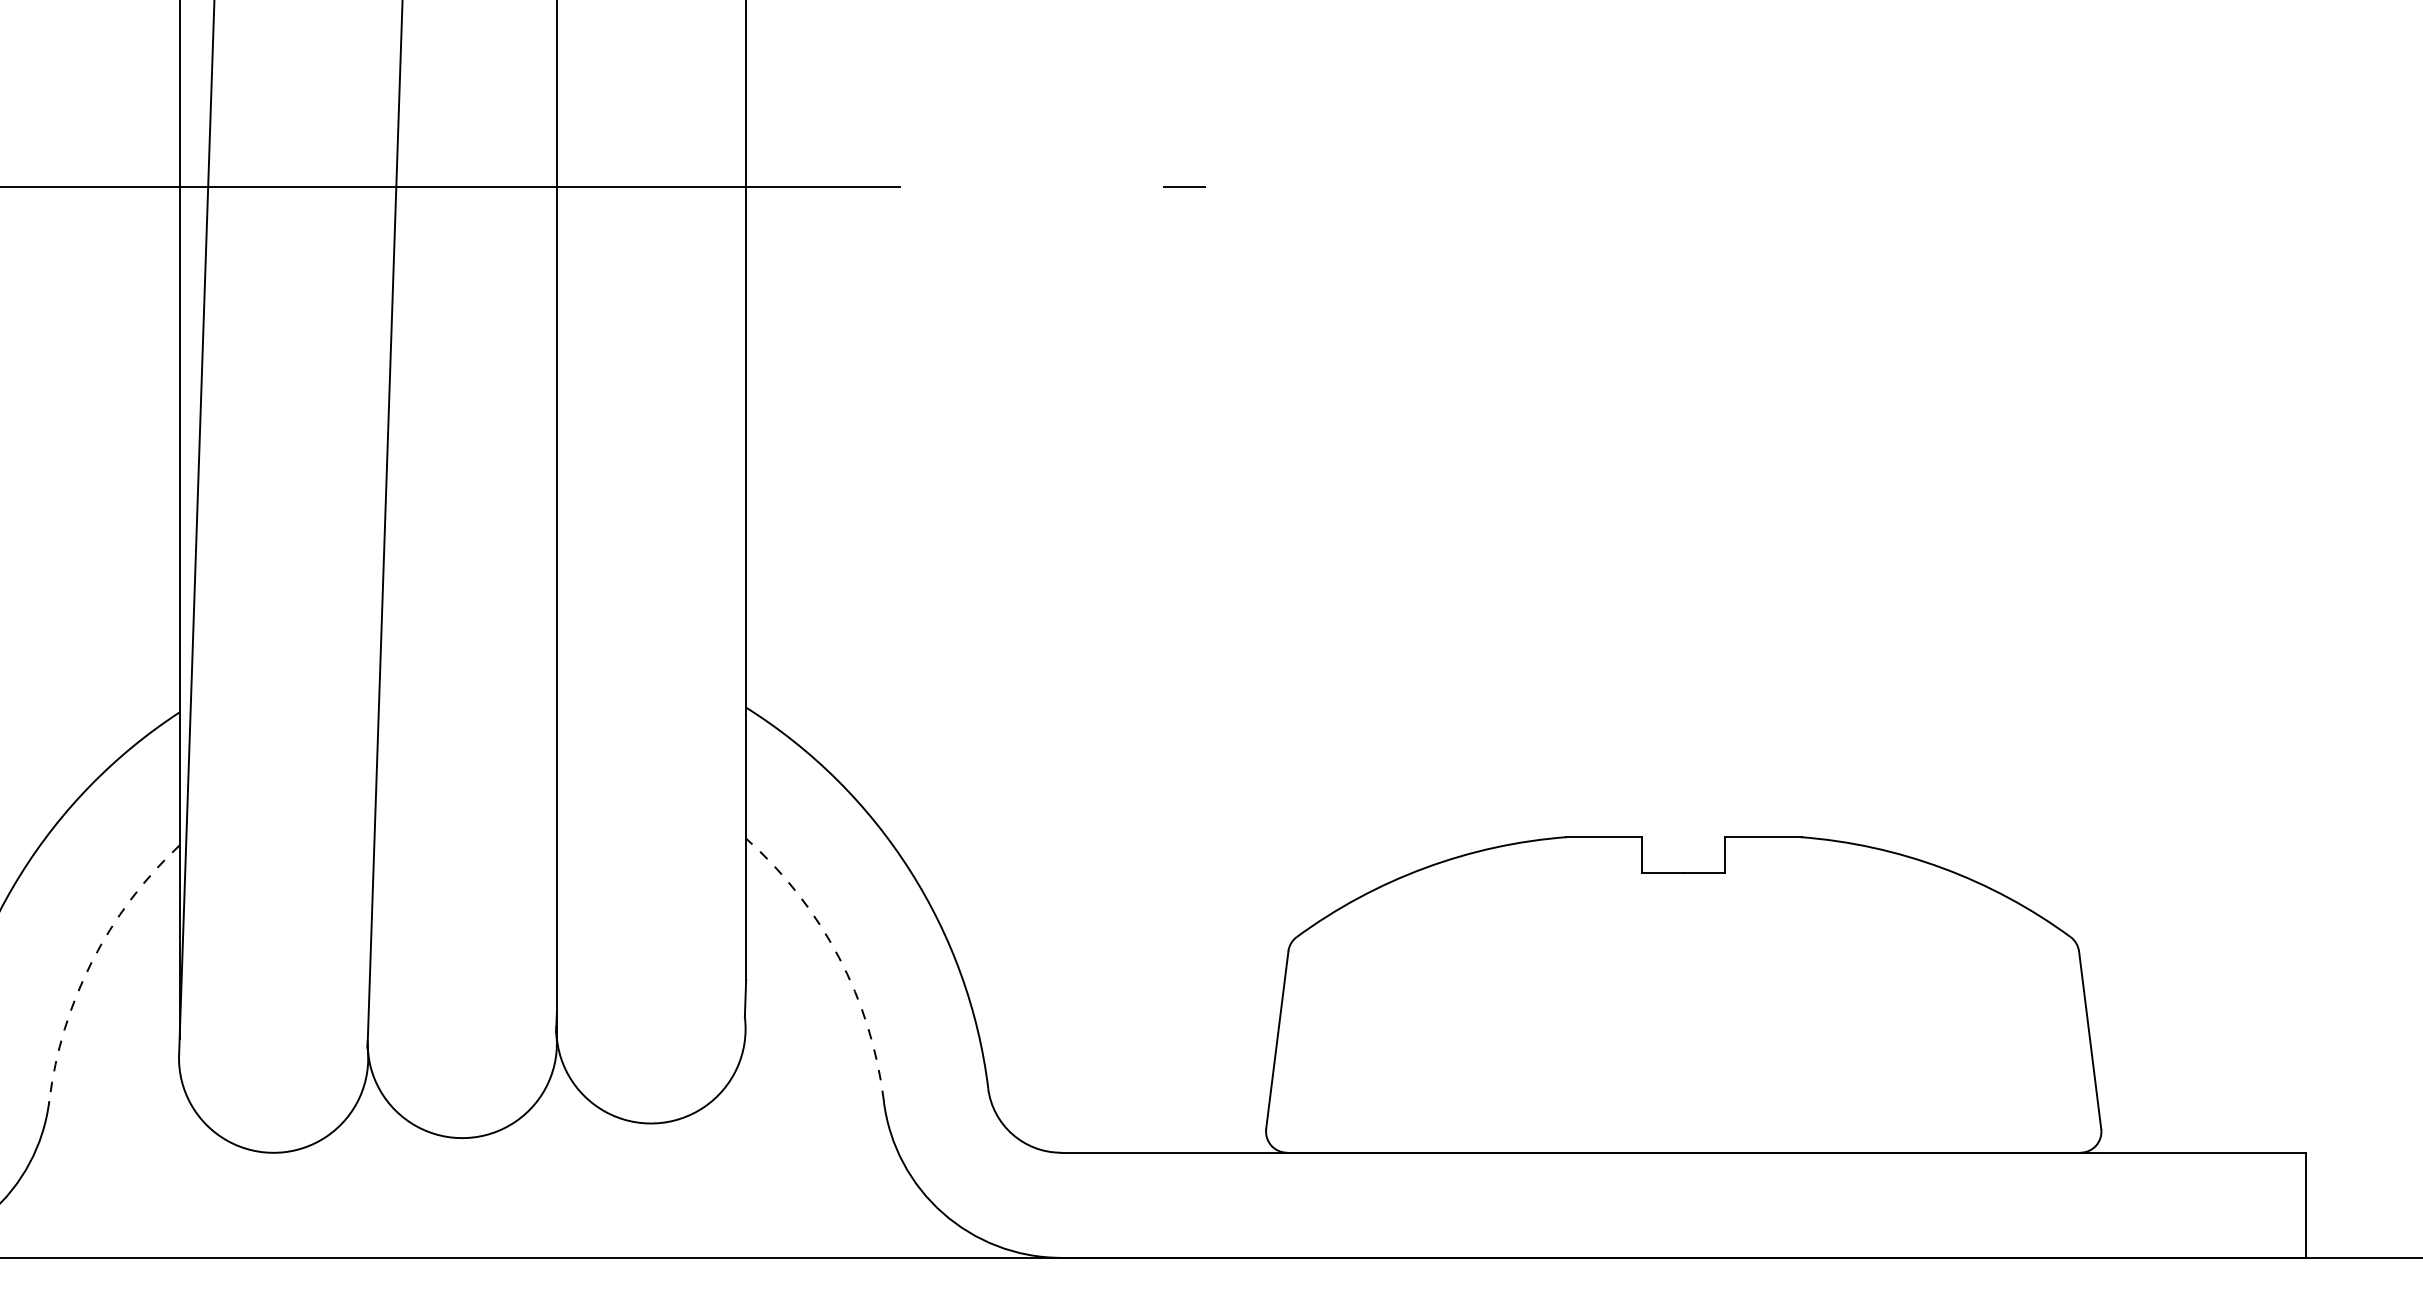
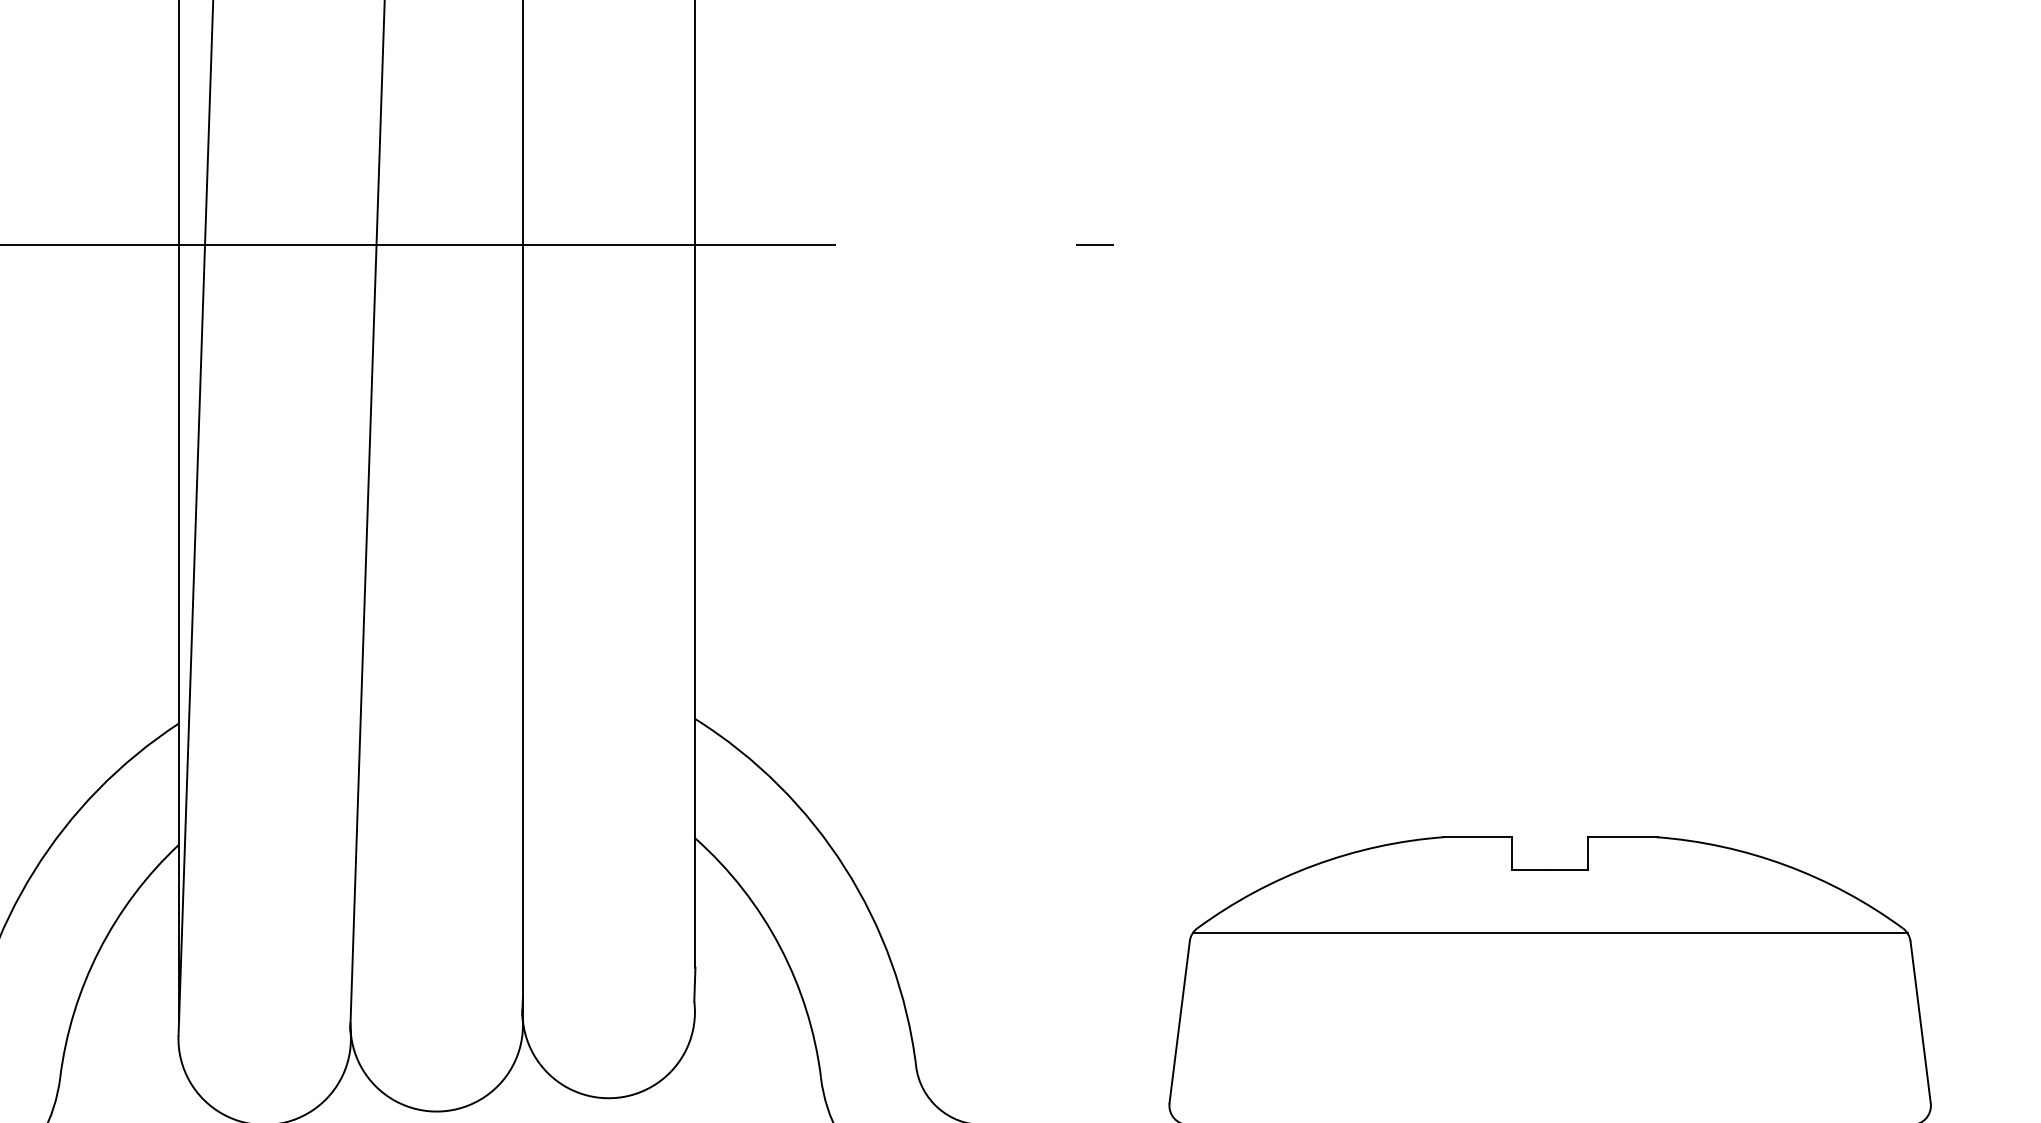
line: (1683, 942) -> (1549, 933), added
arc: (838, 957) -> (779, 946), dashed -> solid
arc: (92, 961) -> (99, 950), dashed -> solid

